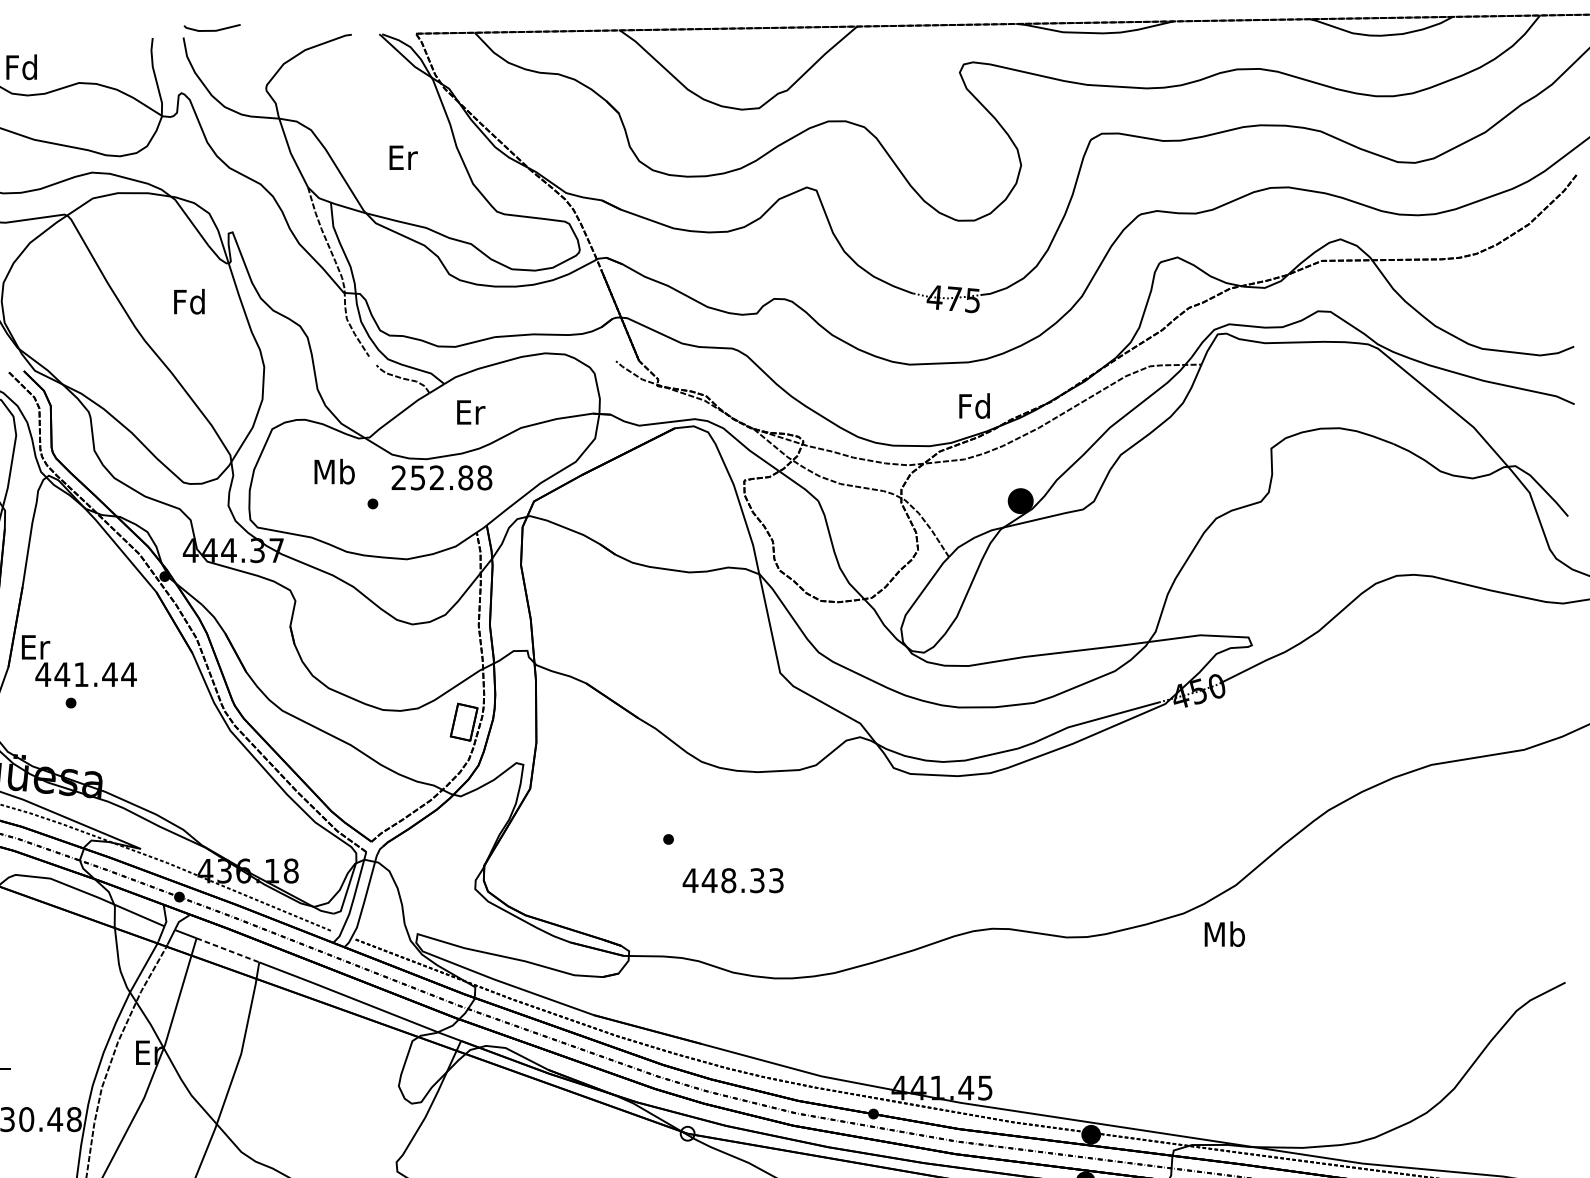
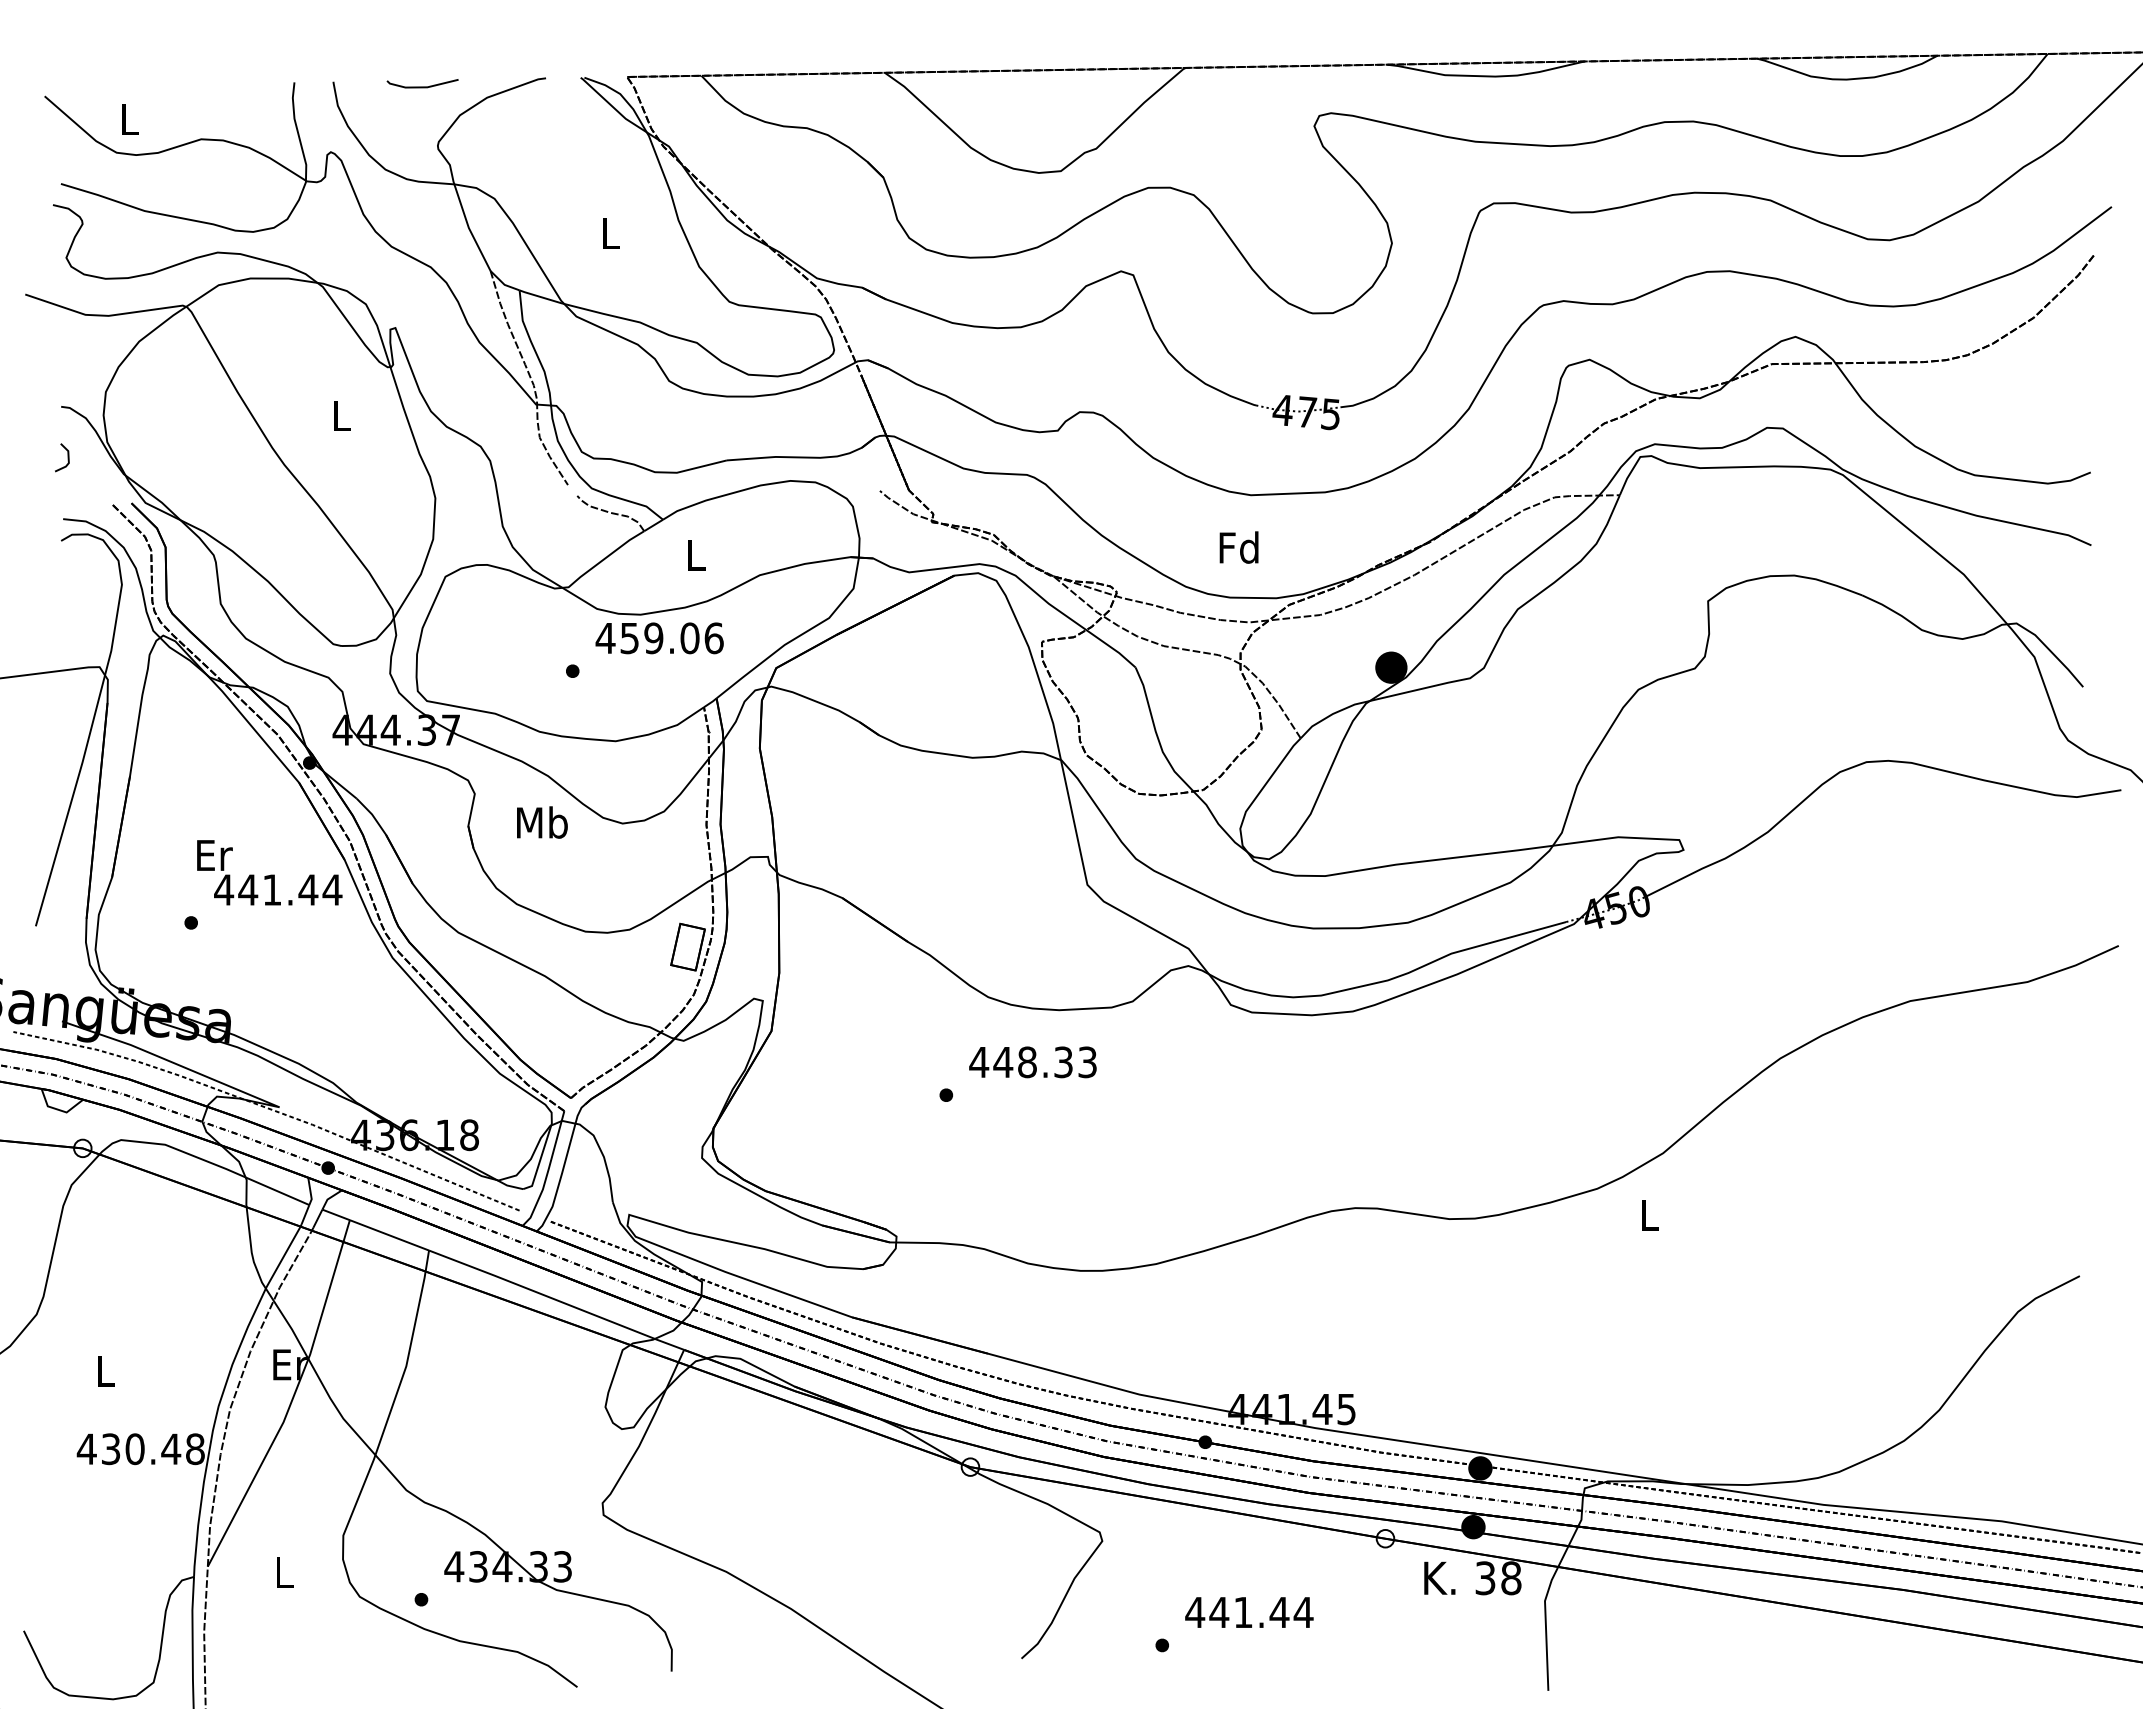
line: (212, 30) -> (422, 86), moved
text: (21, 67) -> (128, 119), Fd -> L
text: (403, 157) -> (611, 233), Er -> L
text: (189, 301) -> (340, 415), Fd -> L
text: (974, 406) -> (1238, 547), moved
text: (470, 412) -> (696, 555), Er -> L
text: (334, 471) -> (542, 822), moved
text: (441, 478) -> (659, 638), 252.88 -> 459.06
text: (79, 660) -> (269, 872), moved
text: (732, 880) -> (1032, 1062), moved
text: (1224, 933) -> (1649, 1214), Mb -> L
line: (227, 950) -> (389, 1235), dashed -> solid

